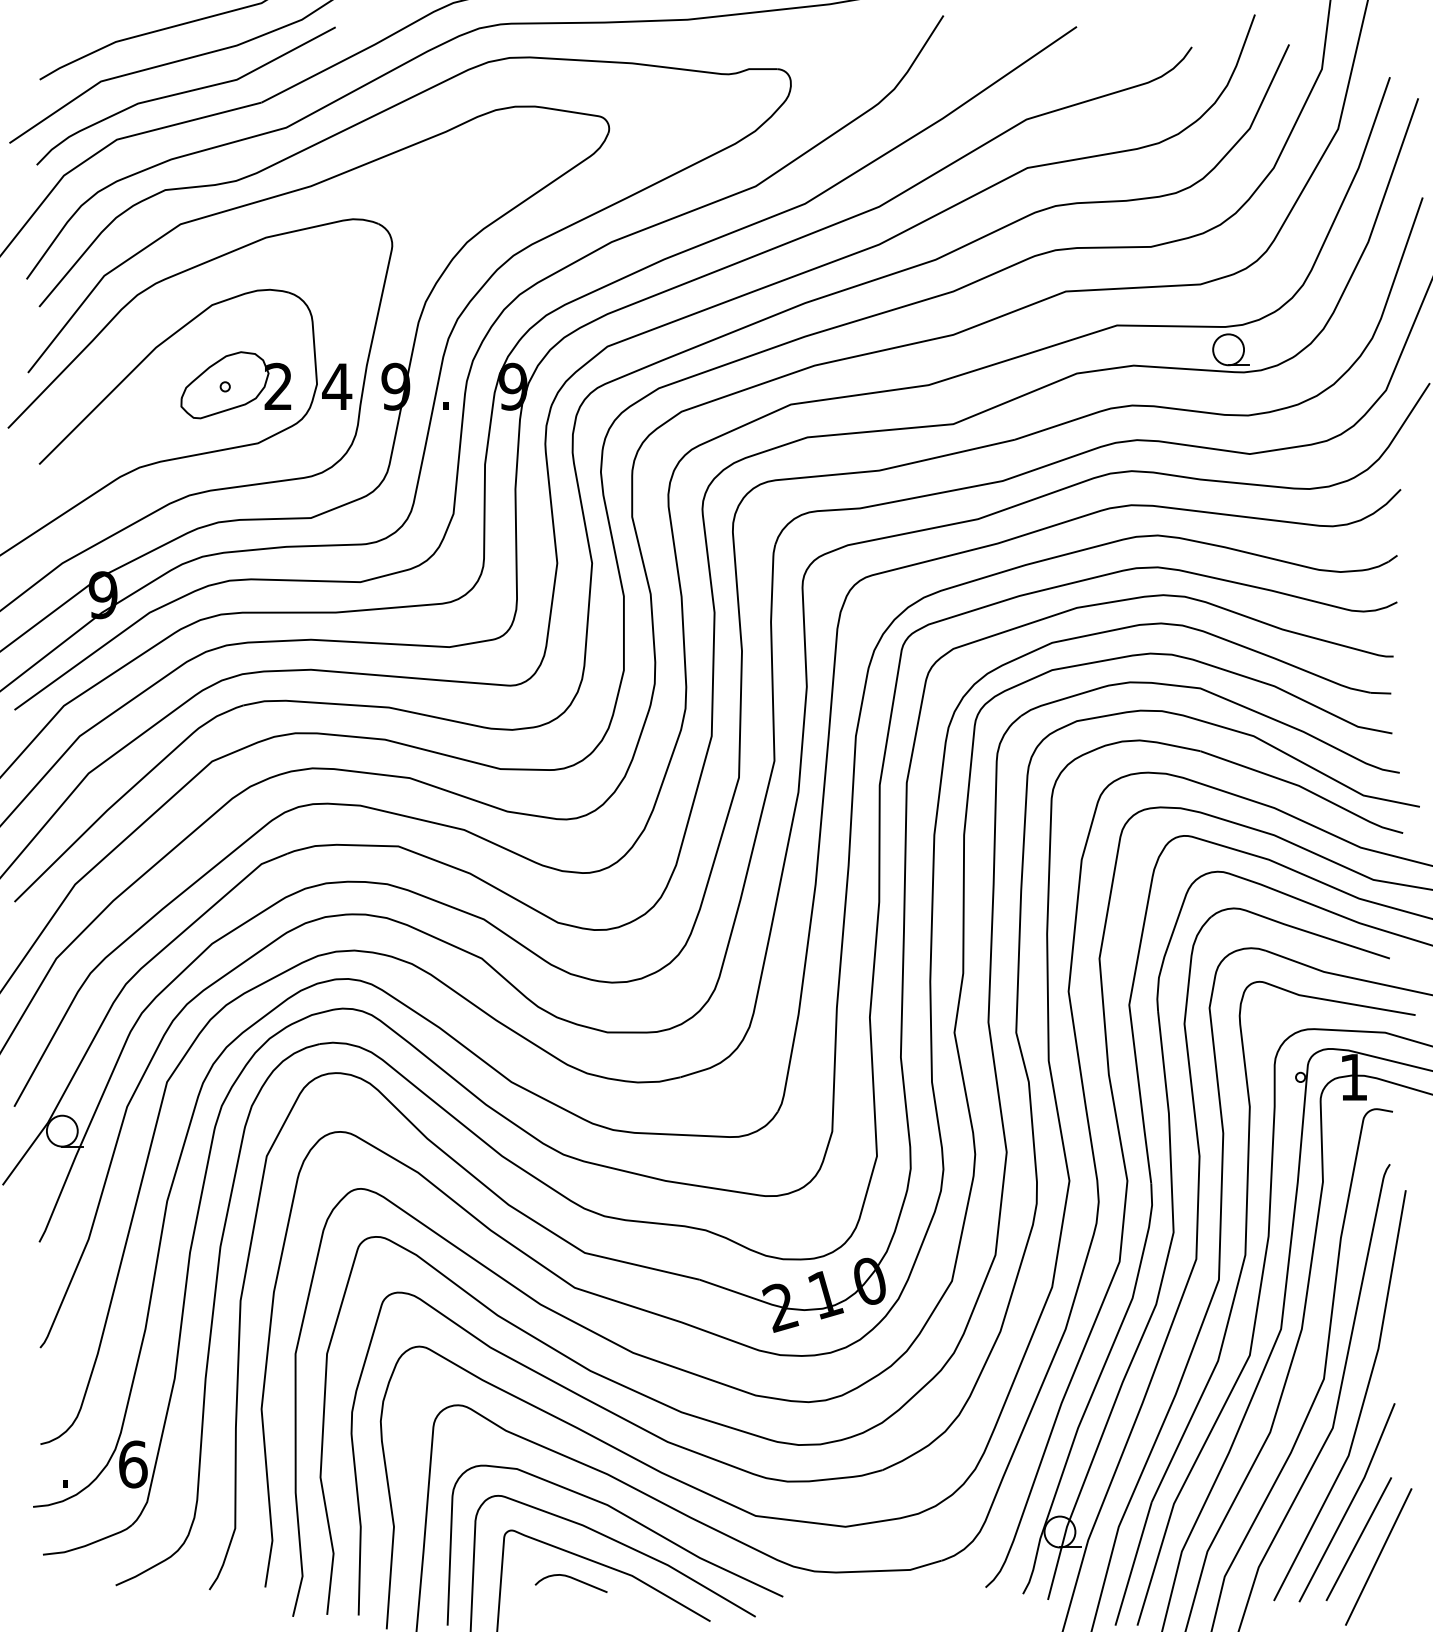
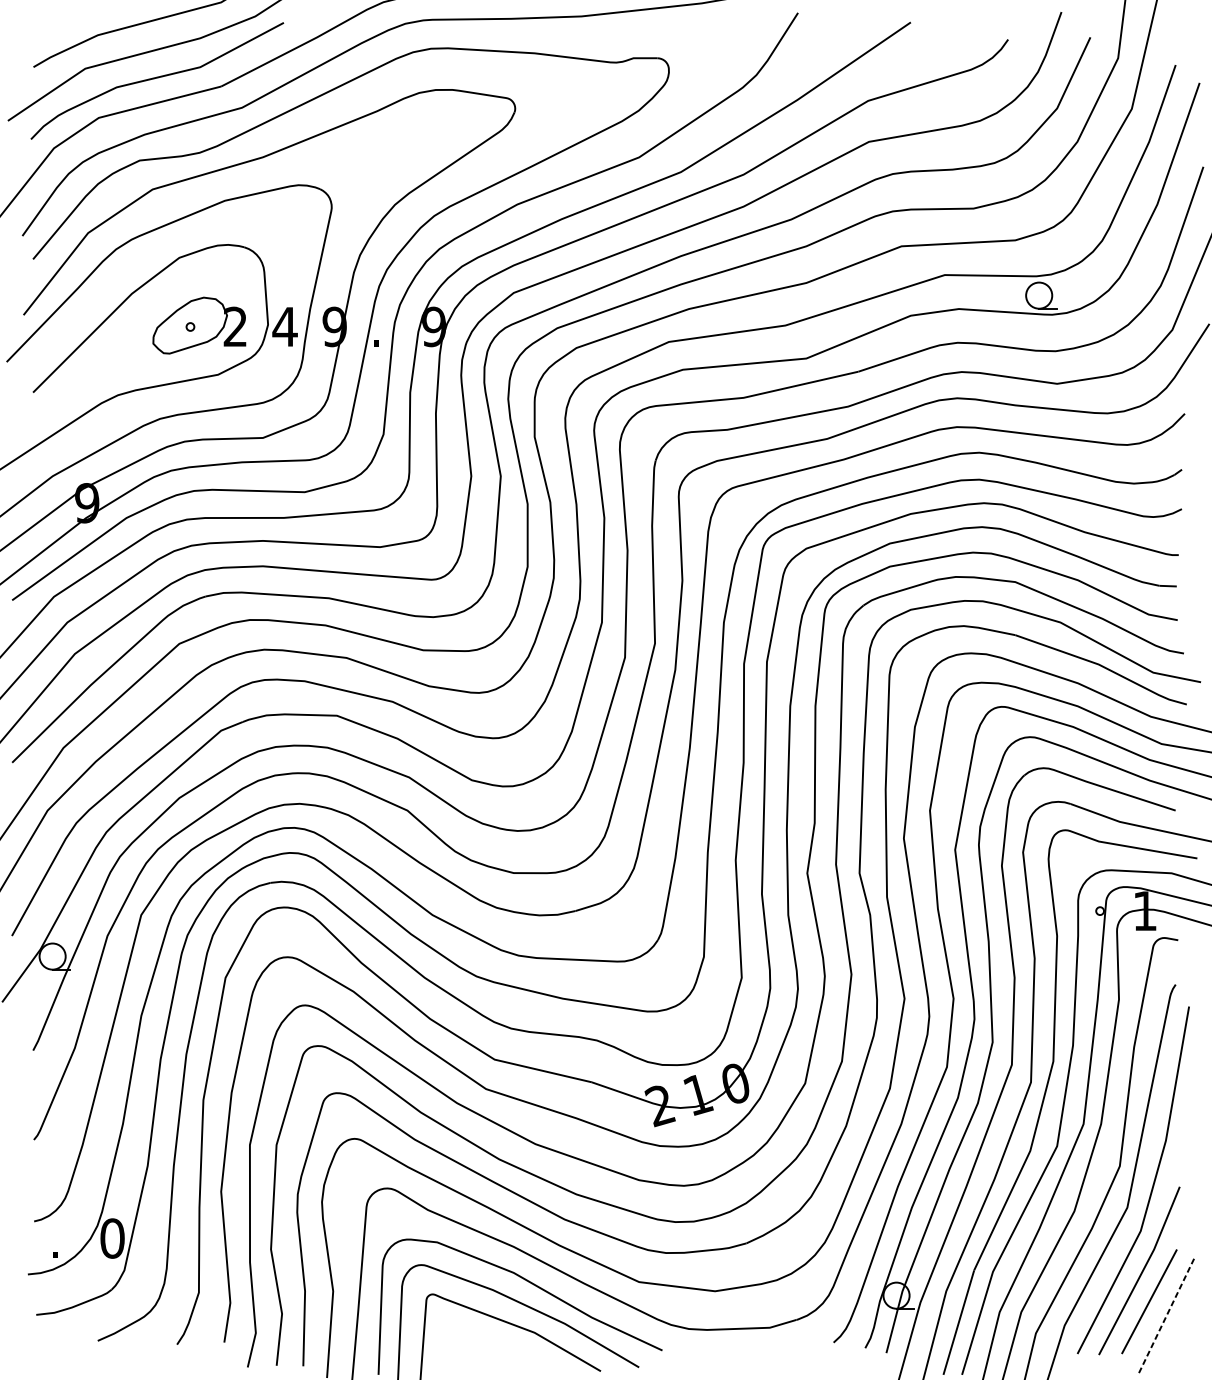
text: (132, 1464) -> (111, 1238), 6 -> 0
line: (1378, 1557) -> (1165, 1317), solid -> dashed
curve: (572, 1579) -> (484, 1335), removed

